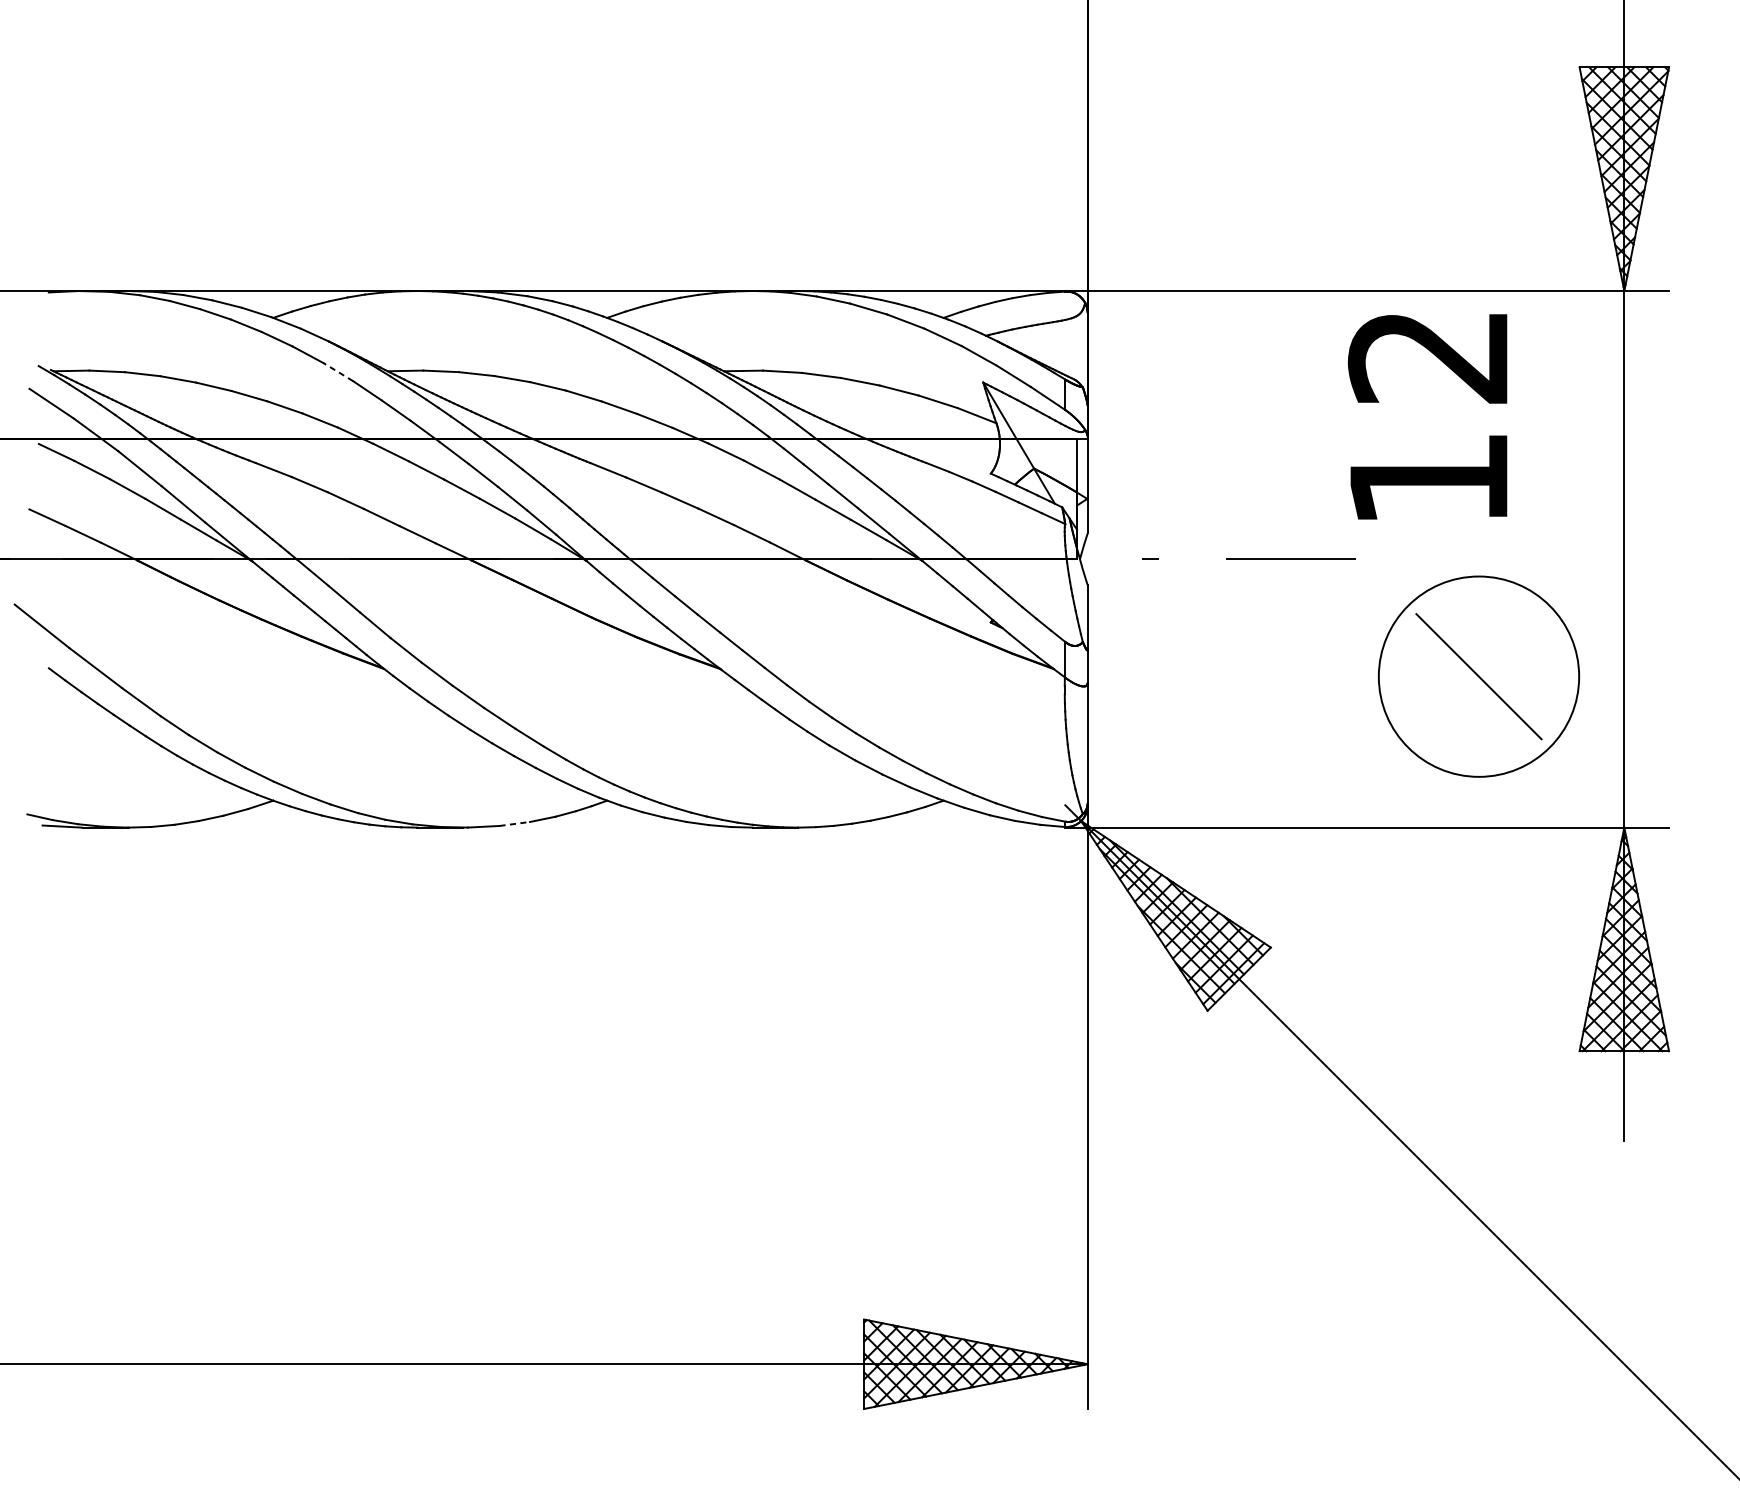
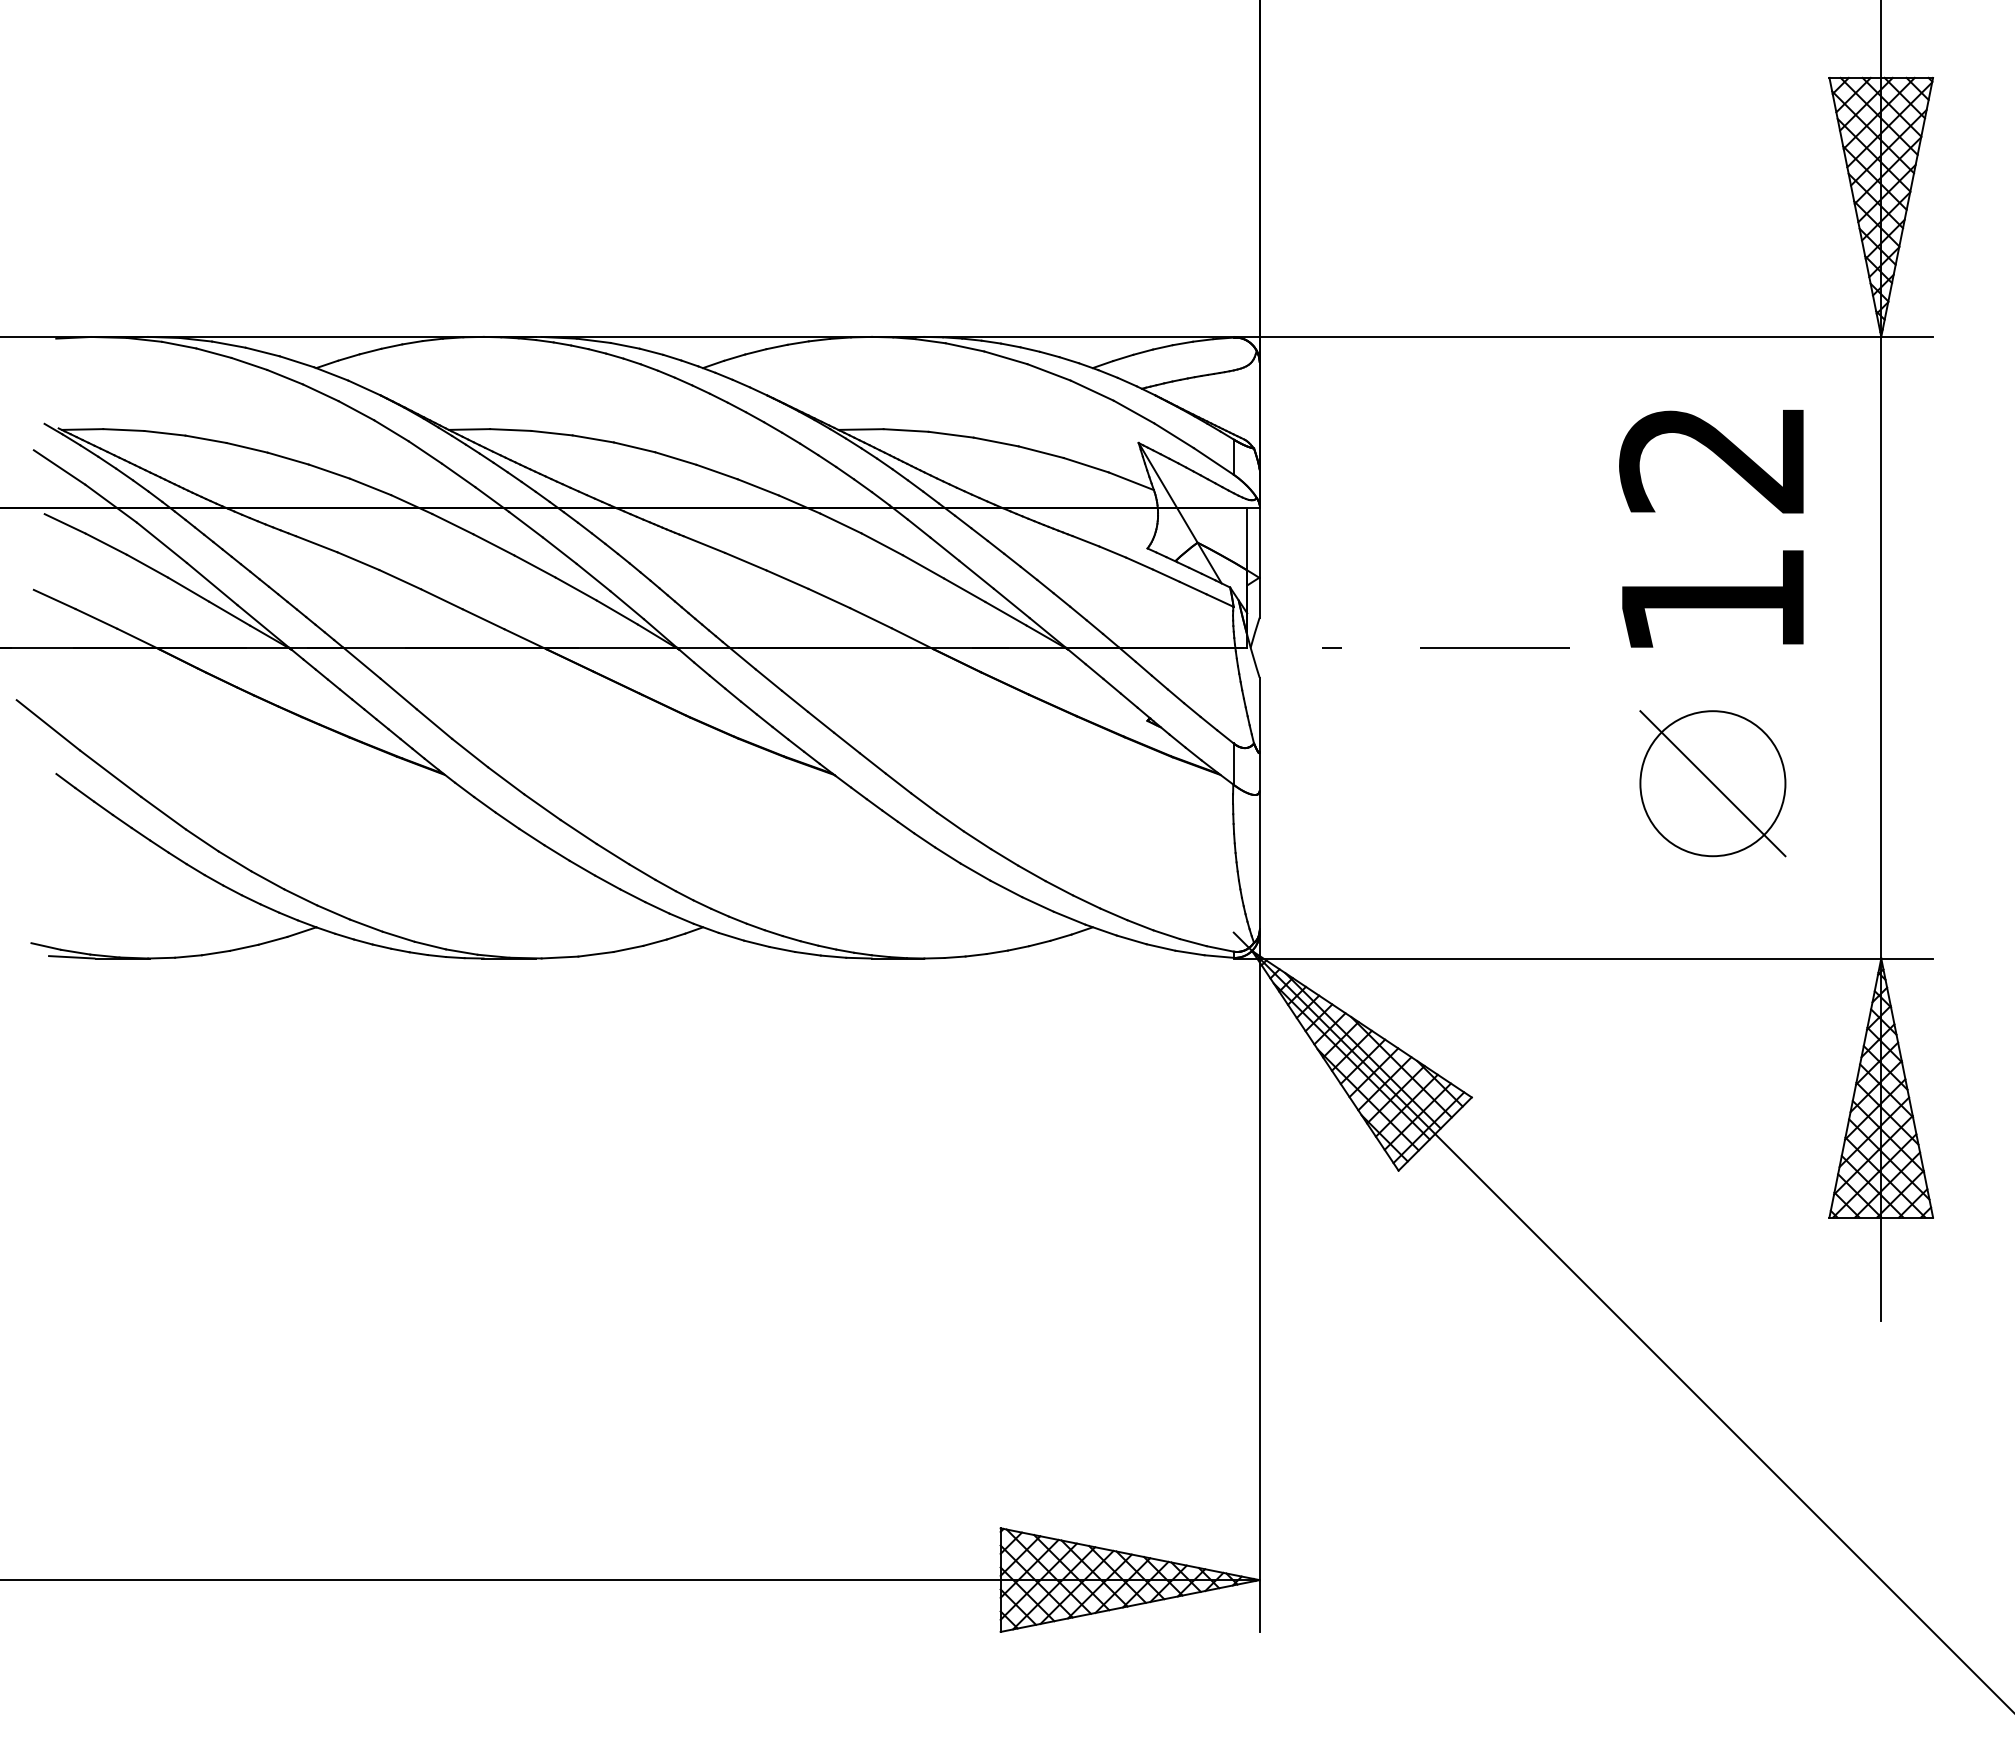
line: (338, 371) -> (391, 430), dashed -> solid
text: (1427, 416) -> (1711, 528), moved
circle: (1478, 676) -> (1712, 783), size x0.62
line: (515, 824) -> (596, 954), dashed -> solid

